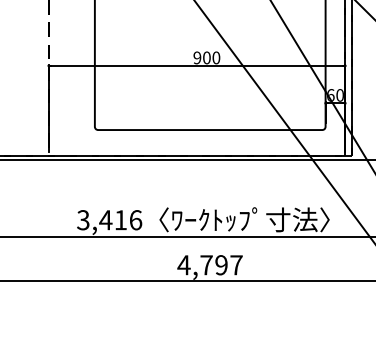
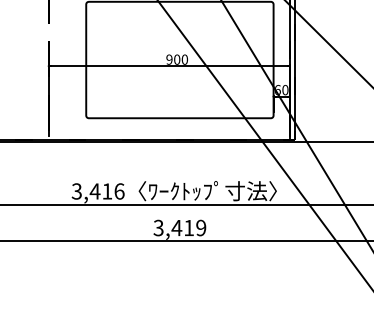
text: (209, 264) -> (179, 227), 4,797 -> 3,419

